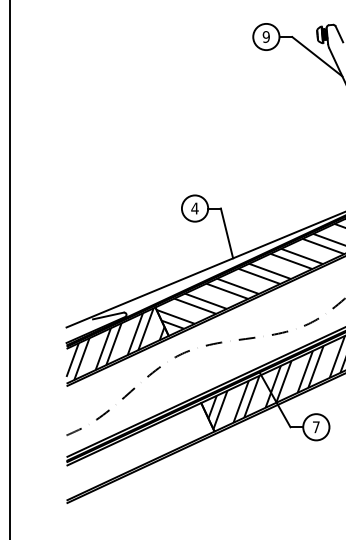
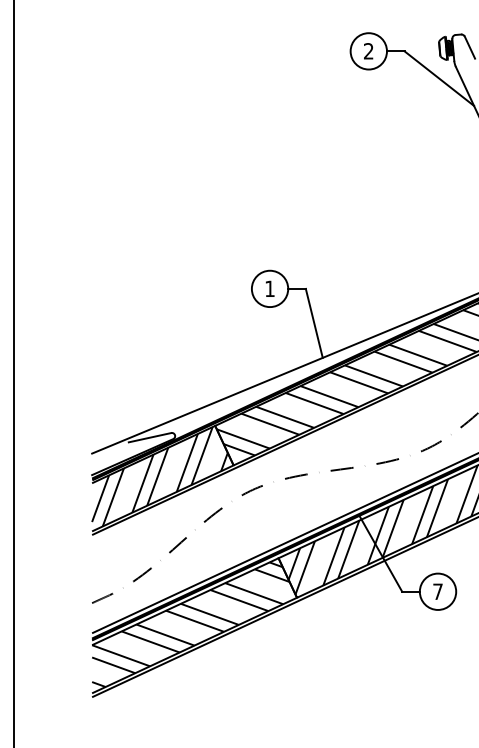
text: (266, 37) -> (368, 51), 9 -> 2
text: (194, 208) -> (269, 288), 4 -> 1
hatch: (137, 450) -> (190, 624), added

